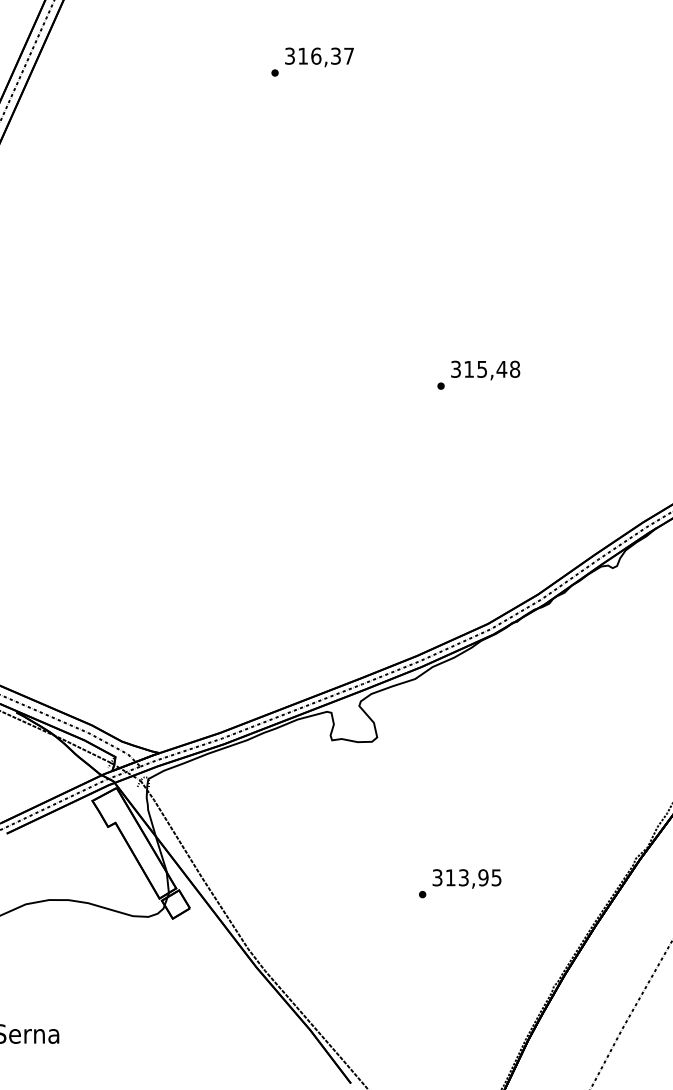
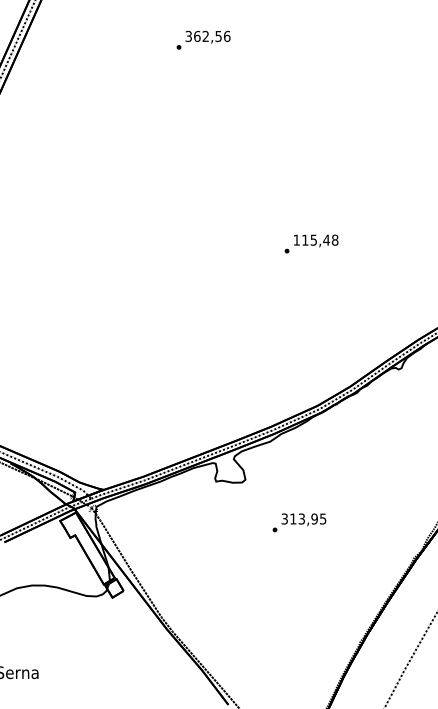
text: (326, 56) -> (212, 36), 316,37 -> 362,56
text: (455, 368) -> (296, 239), 315,48 -> 115,48
text: (460, 883) -> (299, 522), moved

